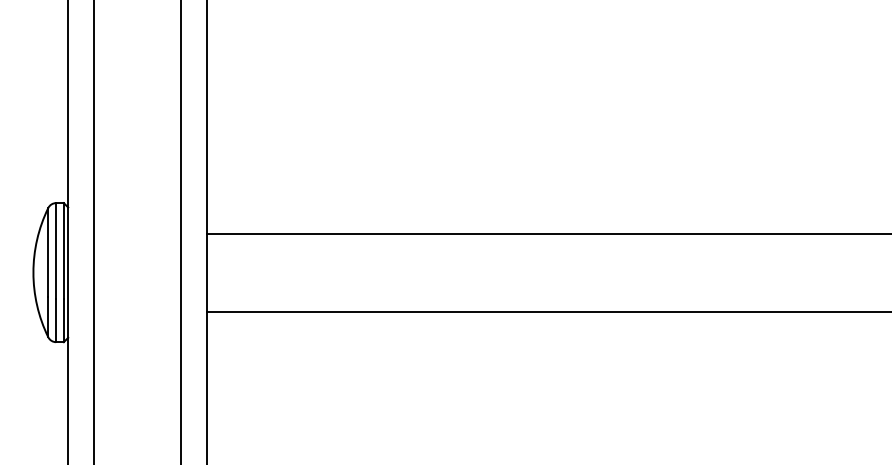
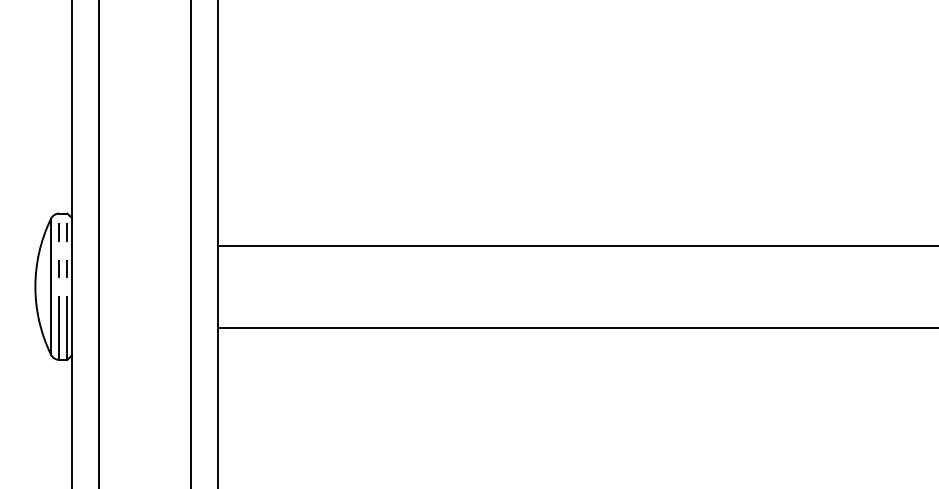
line: (56, 251) -> (59, 264), solid -> dashed
line: (63, 251) -> (67, 264), solid -> dashed

